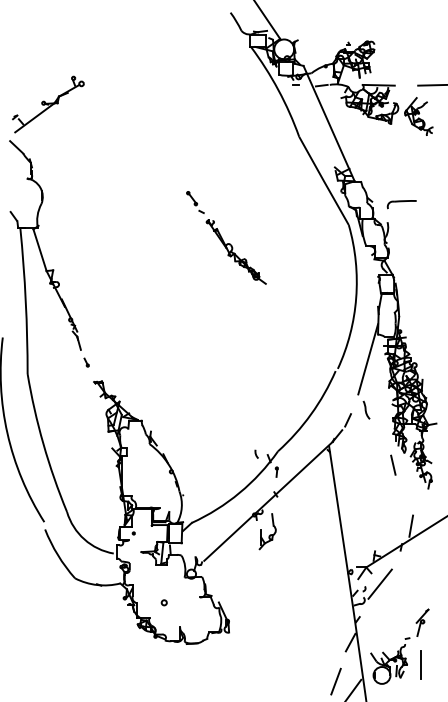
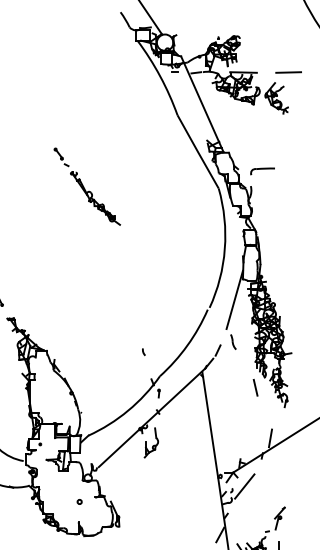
part: (226, 237) -> (87, 186), moved
arc: (256, 453) -> (143, 351), moved
circle: (163, 602) -> (79, 501), moved

